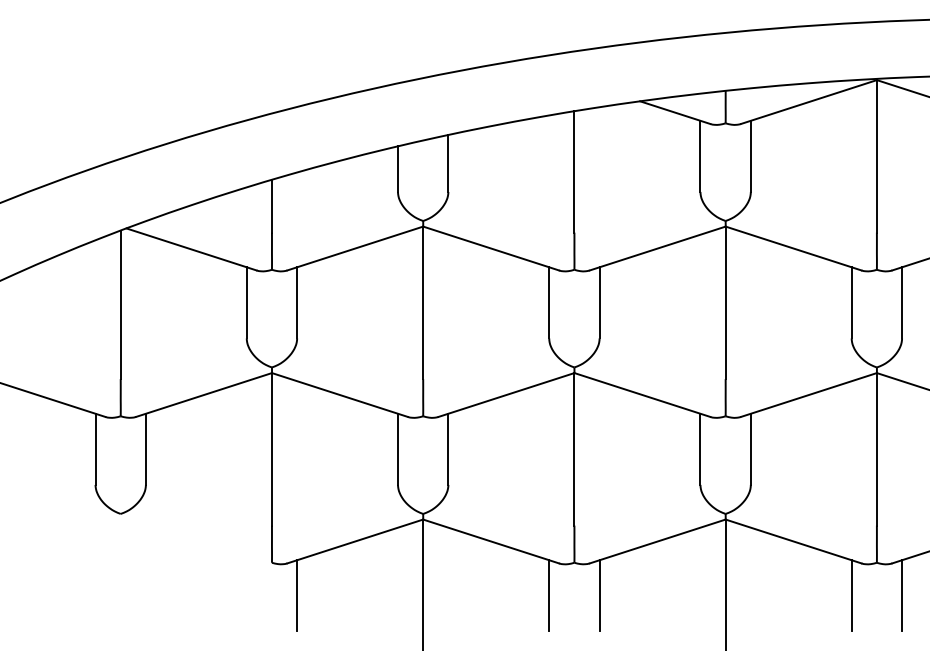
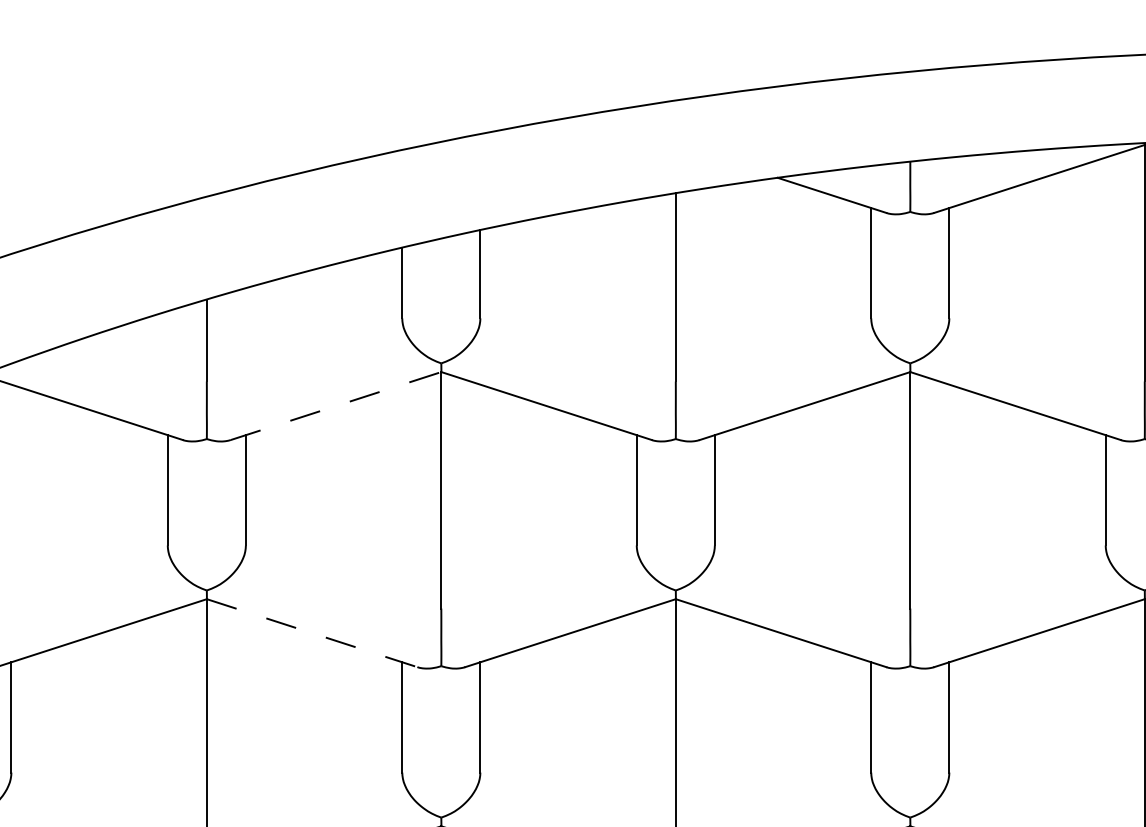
line: (355, 248) -> (336, 406), solid -> dashed
line: (340, 395) -> (313, 633), solid -> dashed

